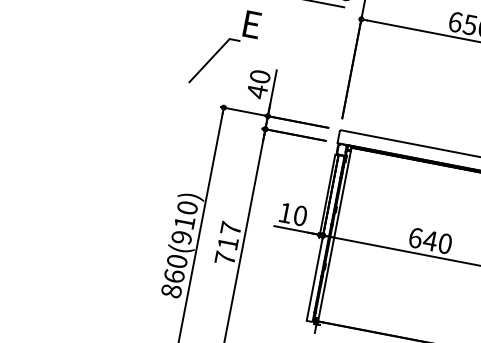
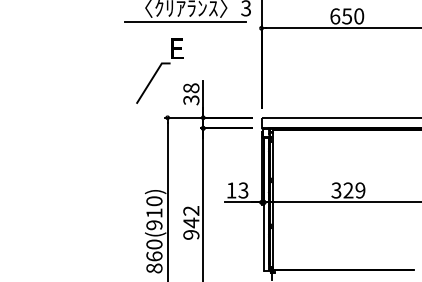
text: (258, 84) -> (191, 94), 40 -> 38
text: (300, 215) -> (243, 190), 10 -> 13
text: (430, 240) -> (348, 190), 640 -> 329
text: (228, 243) -> (191, 222), 717 -> 942

